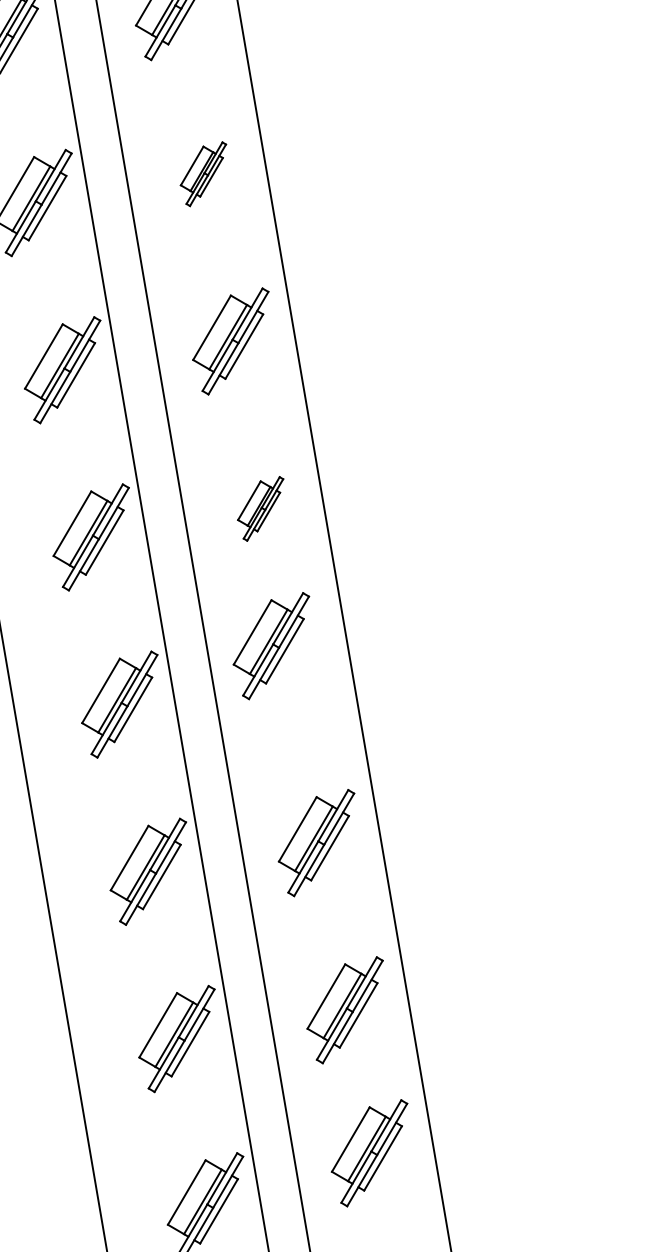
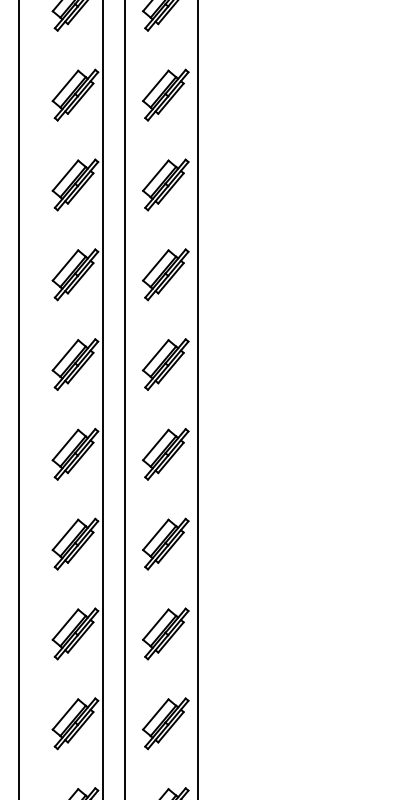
part: (204, 173) -> (165, 94), size x1.67
part: (261, 508) -> (165, 274), size x1.67
part: (273, 646) -> (165, 364), moved
part: (371, 1152) -> (165, 633), moved

